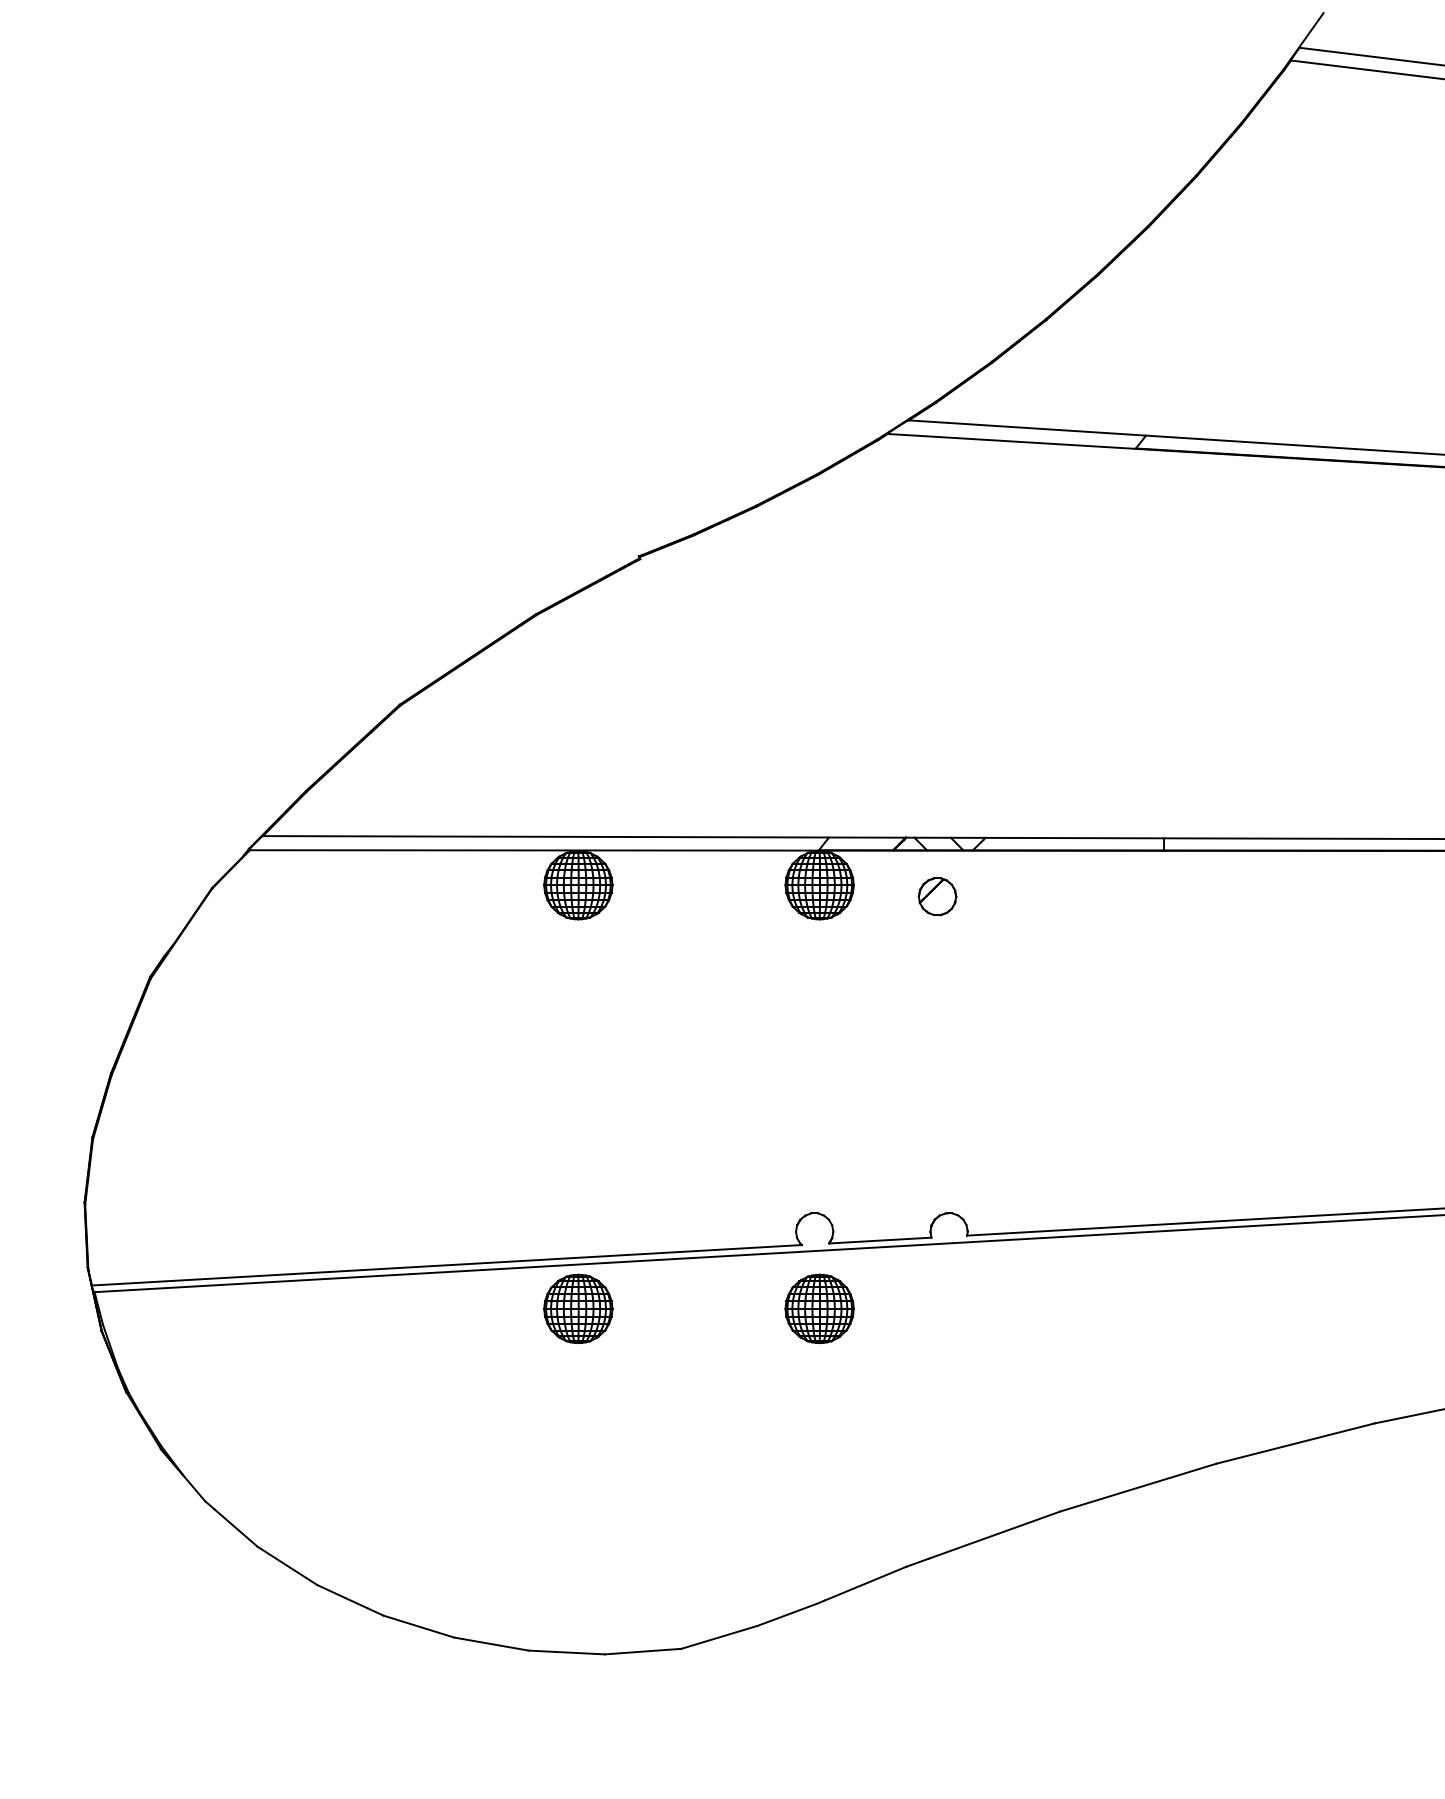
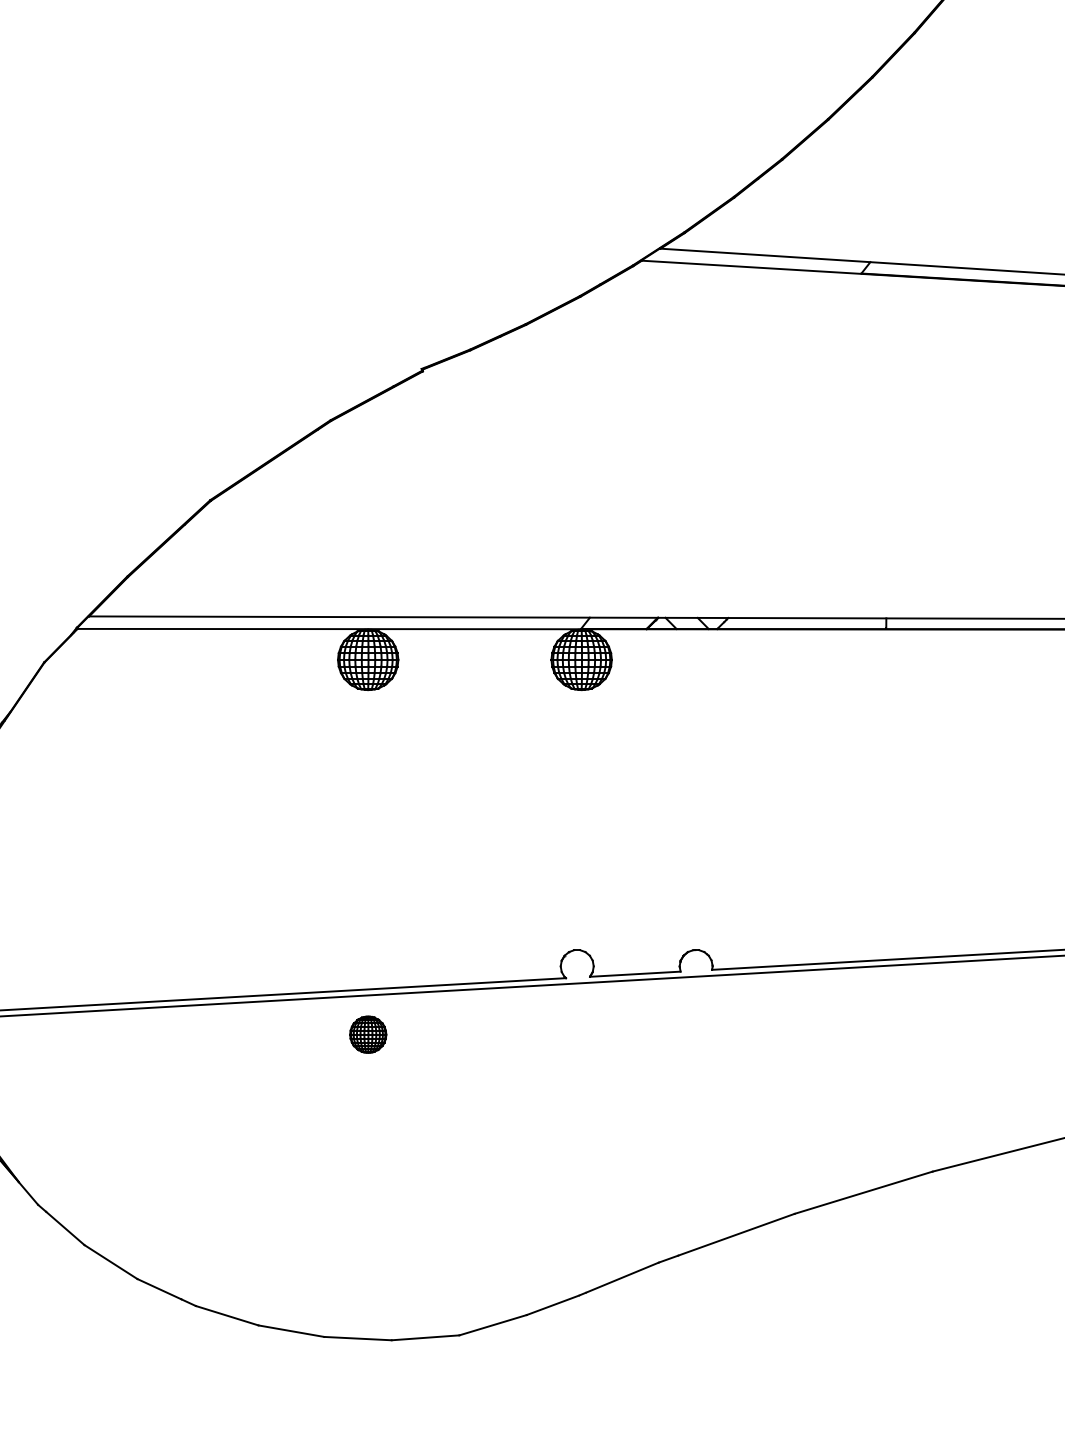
part: (937, 896) -> (685, 669), removed
part: (578, 1308) -> (368, 1034), size x0.6
part: (819, 1308) -> (581, 1034), removed

